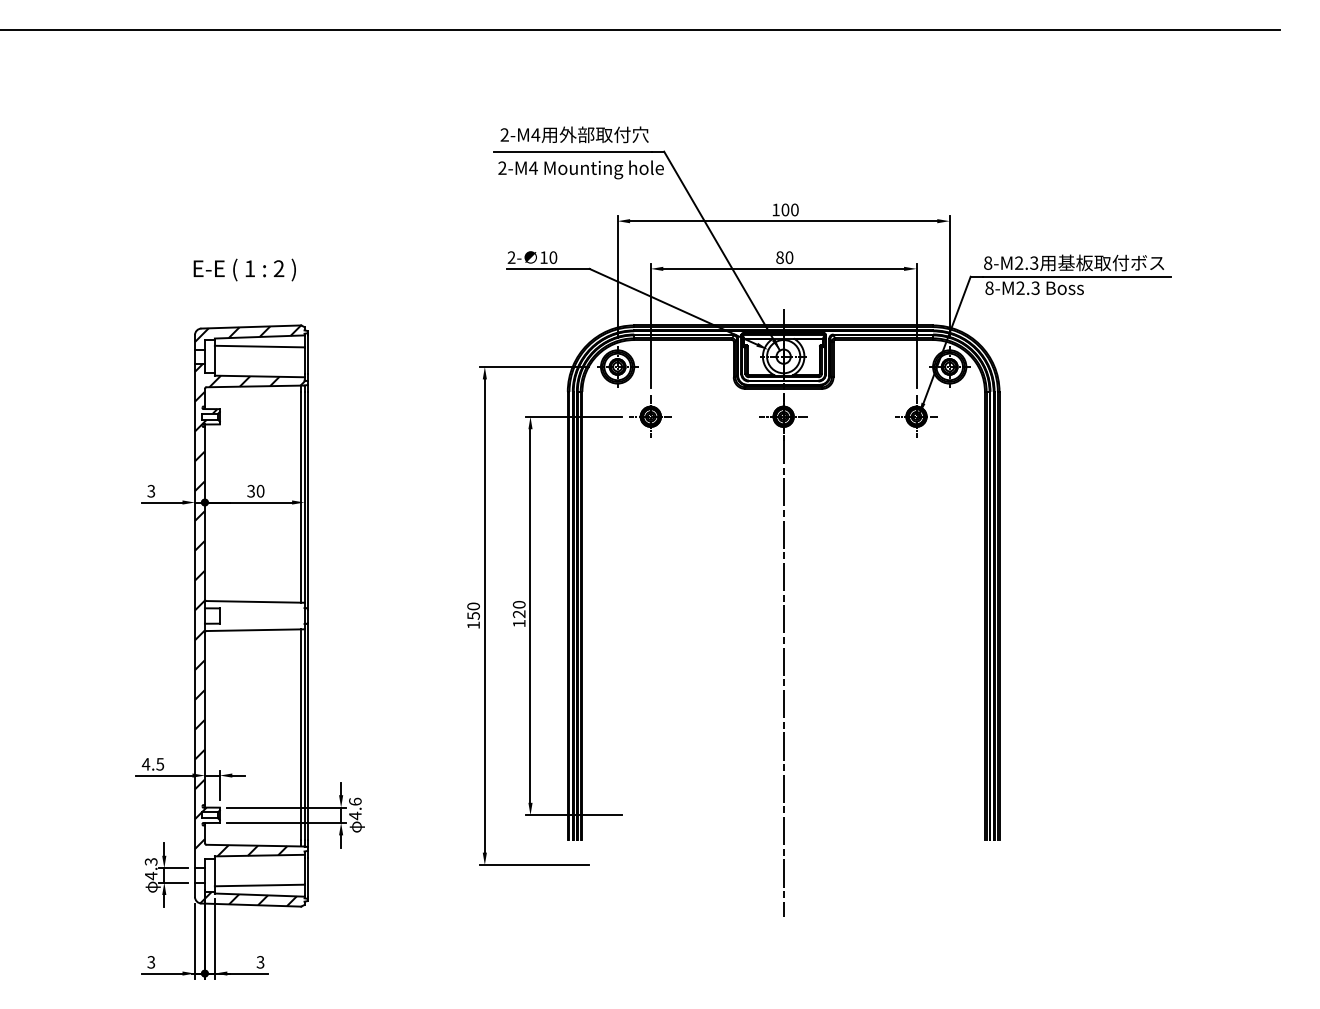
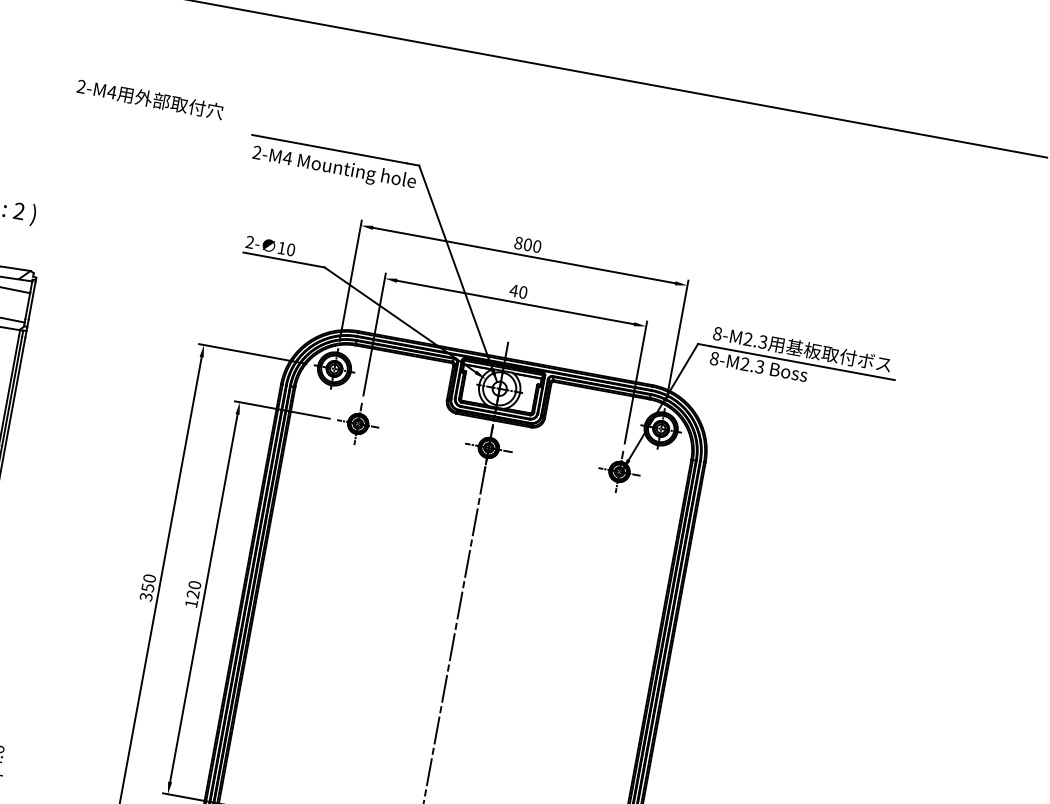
text: (574, 134) -> (150, 98), moved
text: (775, 209) -> (518, 242), 100 -> 800
text: (779, 257) -> (513, 290), 80 -> 40
text: (473, 625) -> (146, 597), 150 -> 350

